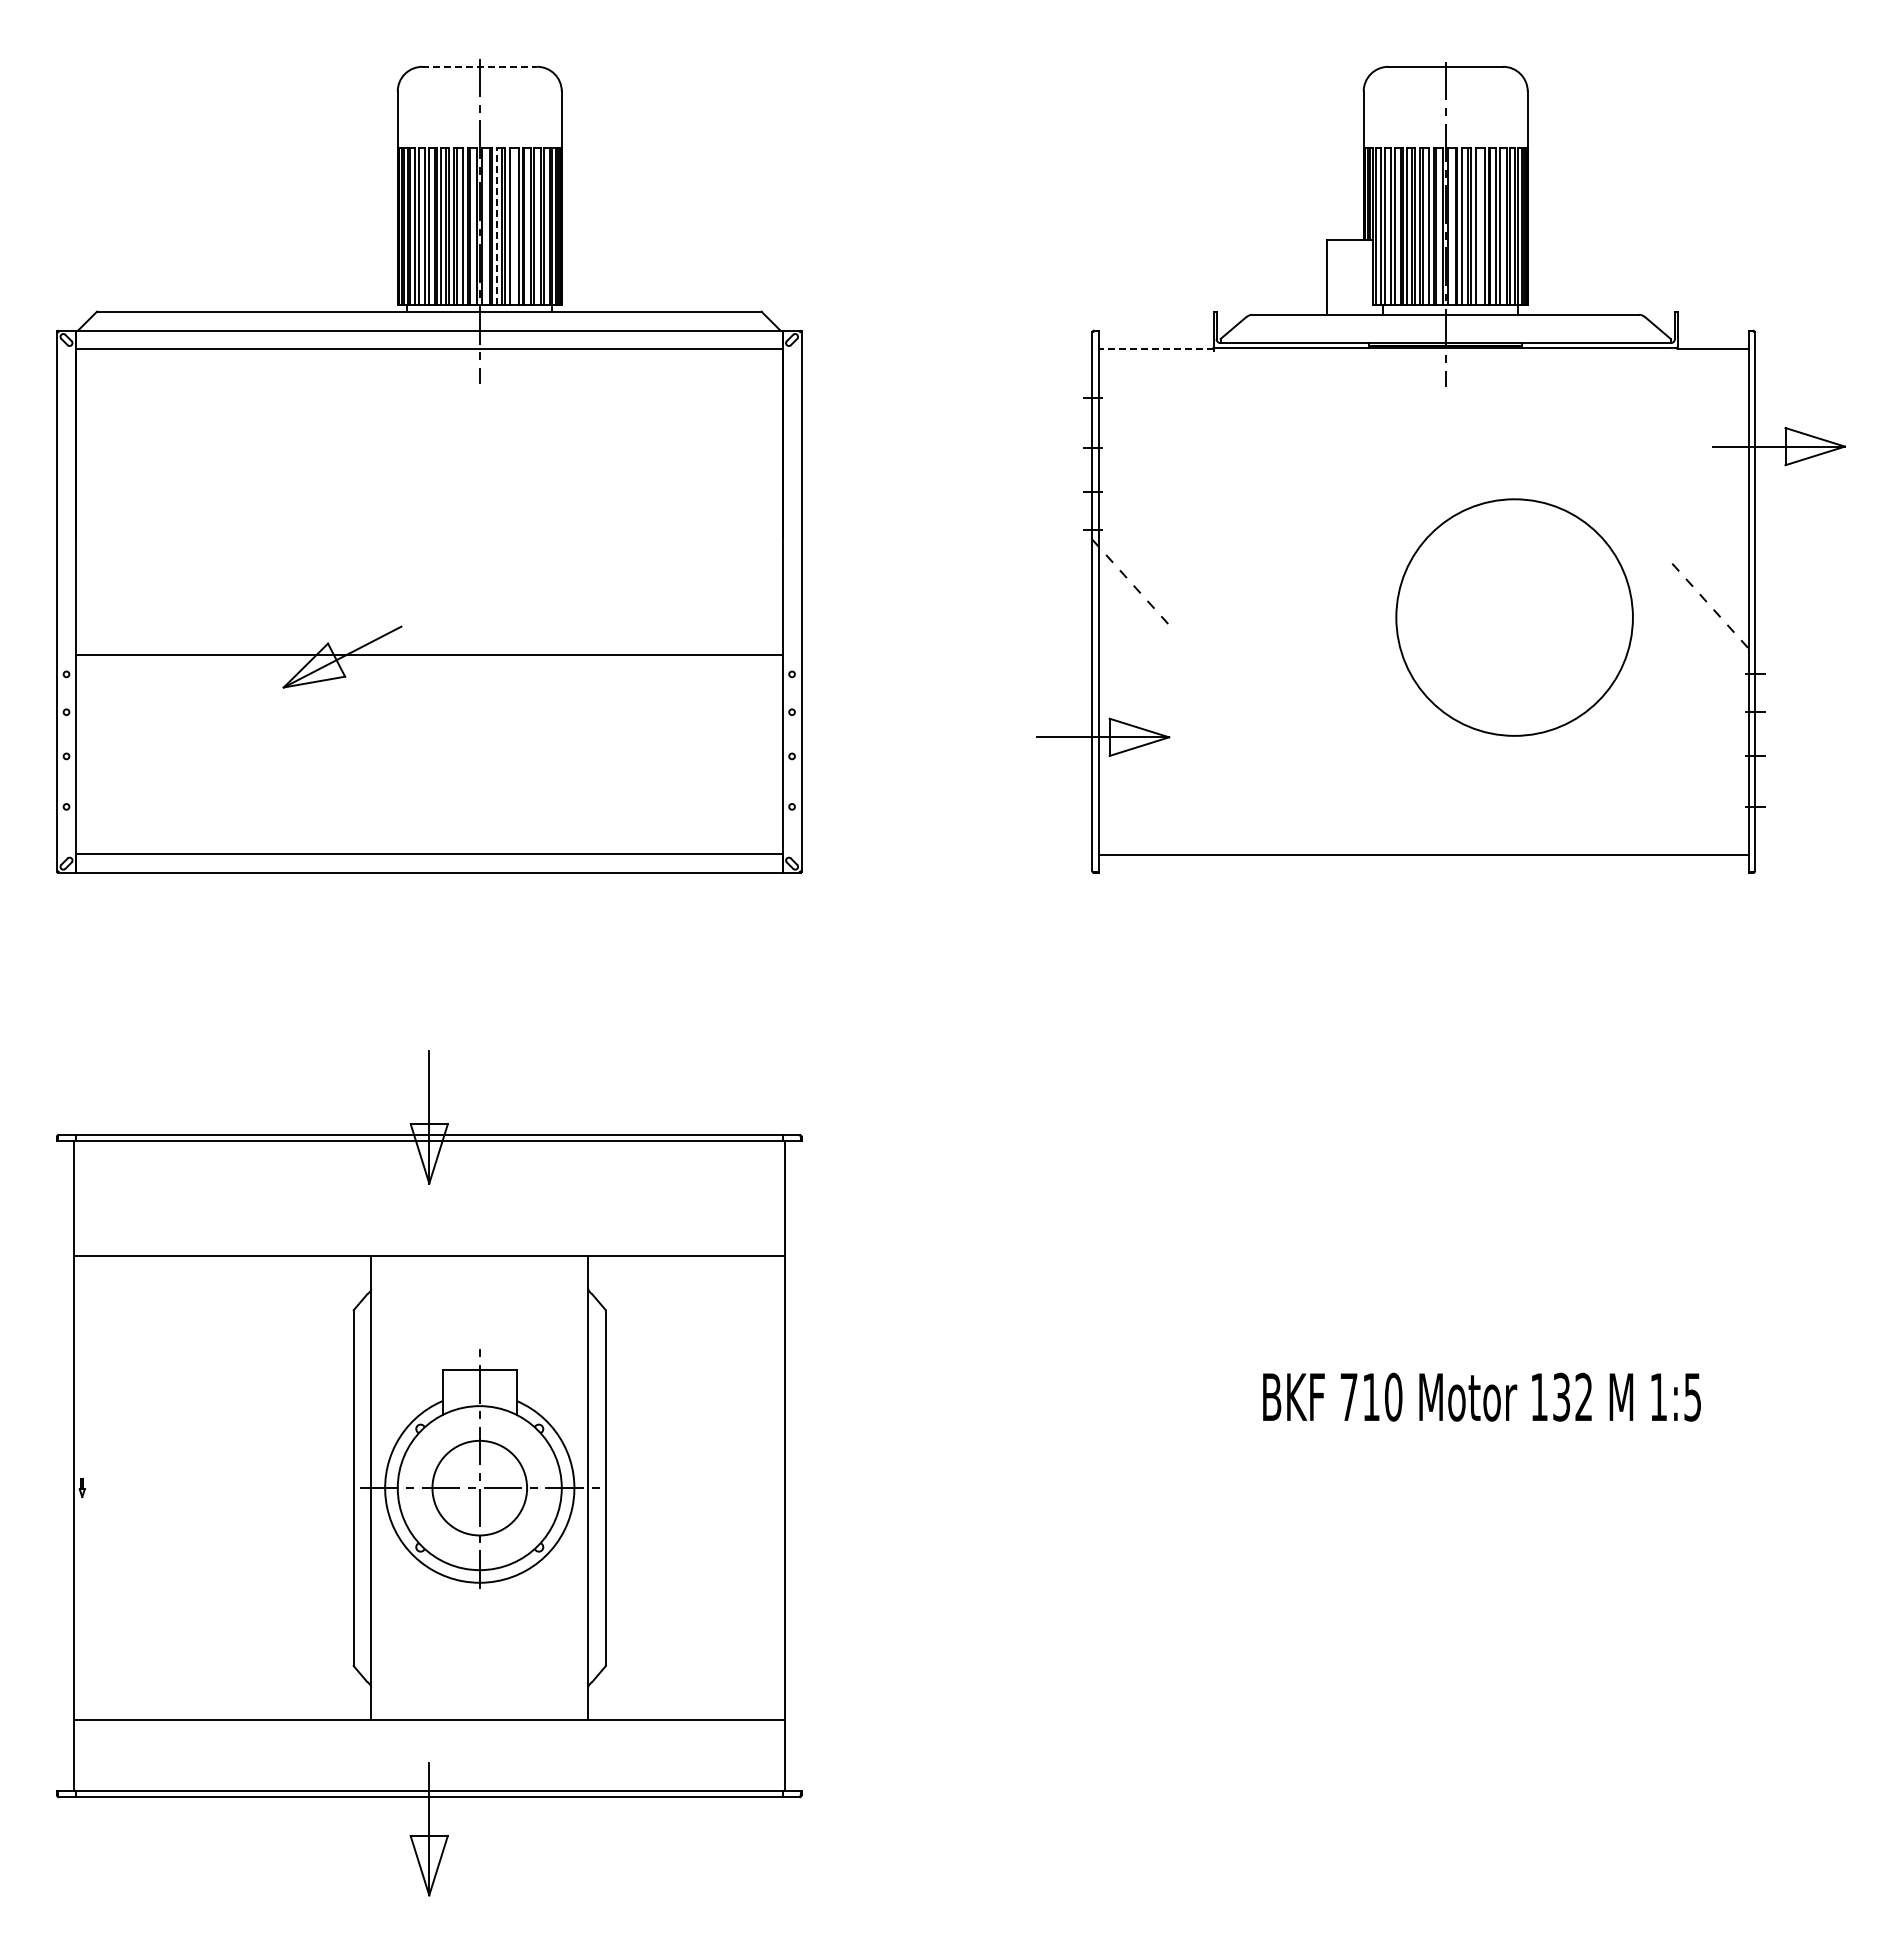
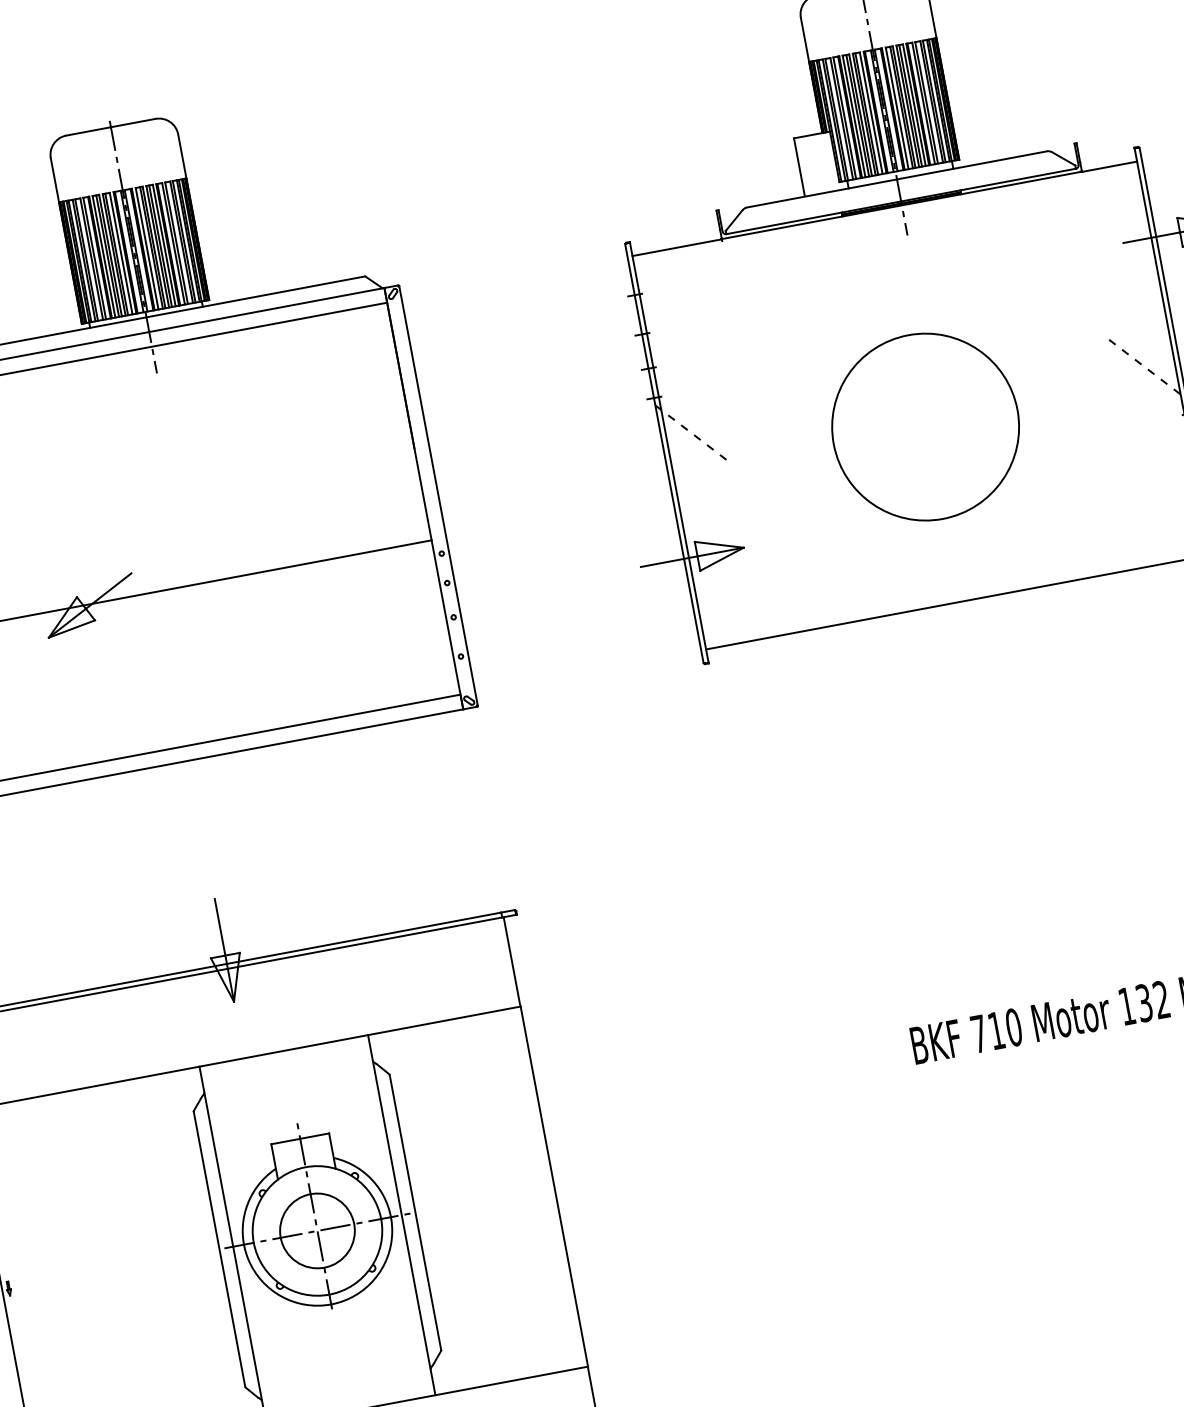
line: (480, 66) -> (111, 126), dashed -> solid
line: (496, 225) -> (146, 248), dashed -> solid
line: (513, 226) -> (160, 246), added
line: (1479, 226) -> (910, 105), added
line: (1156, 348) -> (677, 247), dashed -> solid
circle: (1514, 617) -> (925, 427), moved

